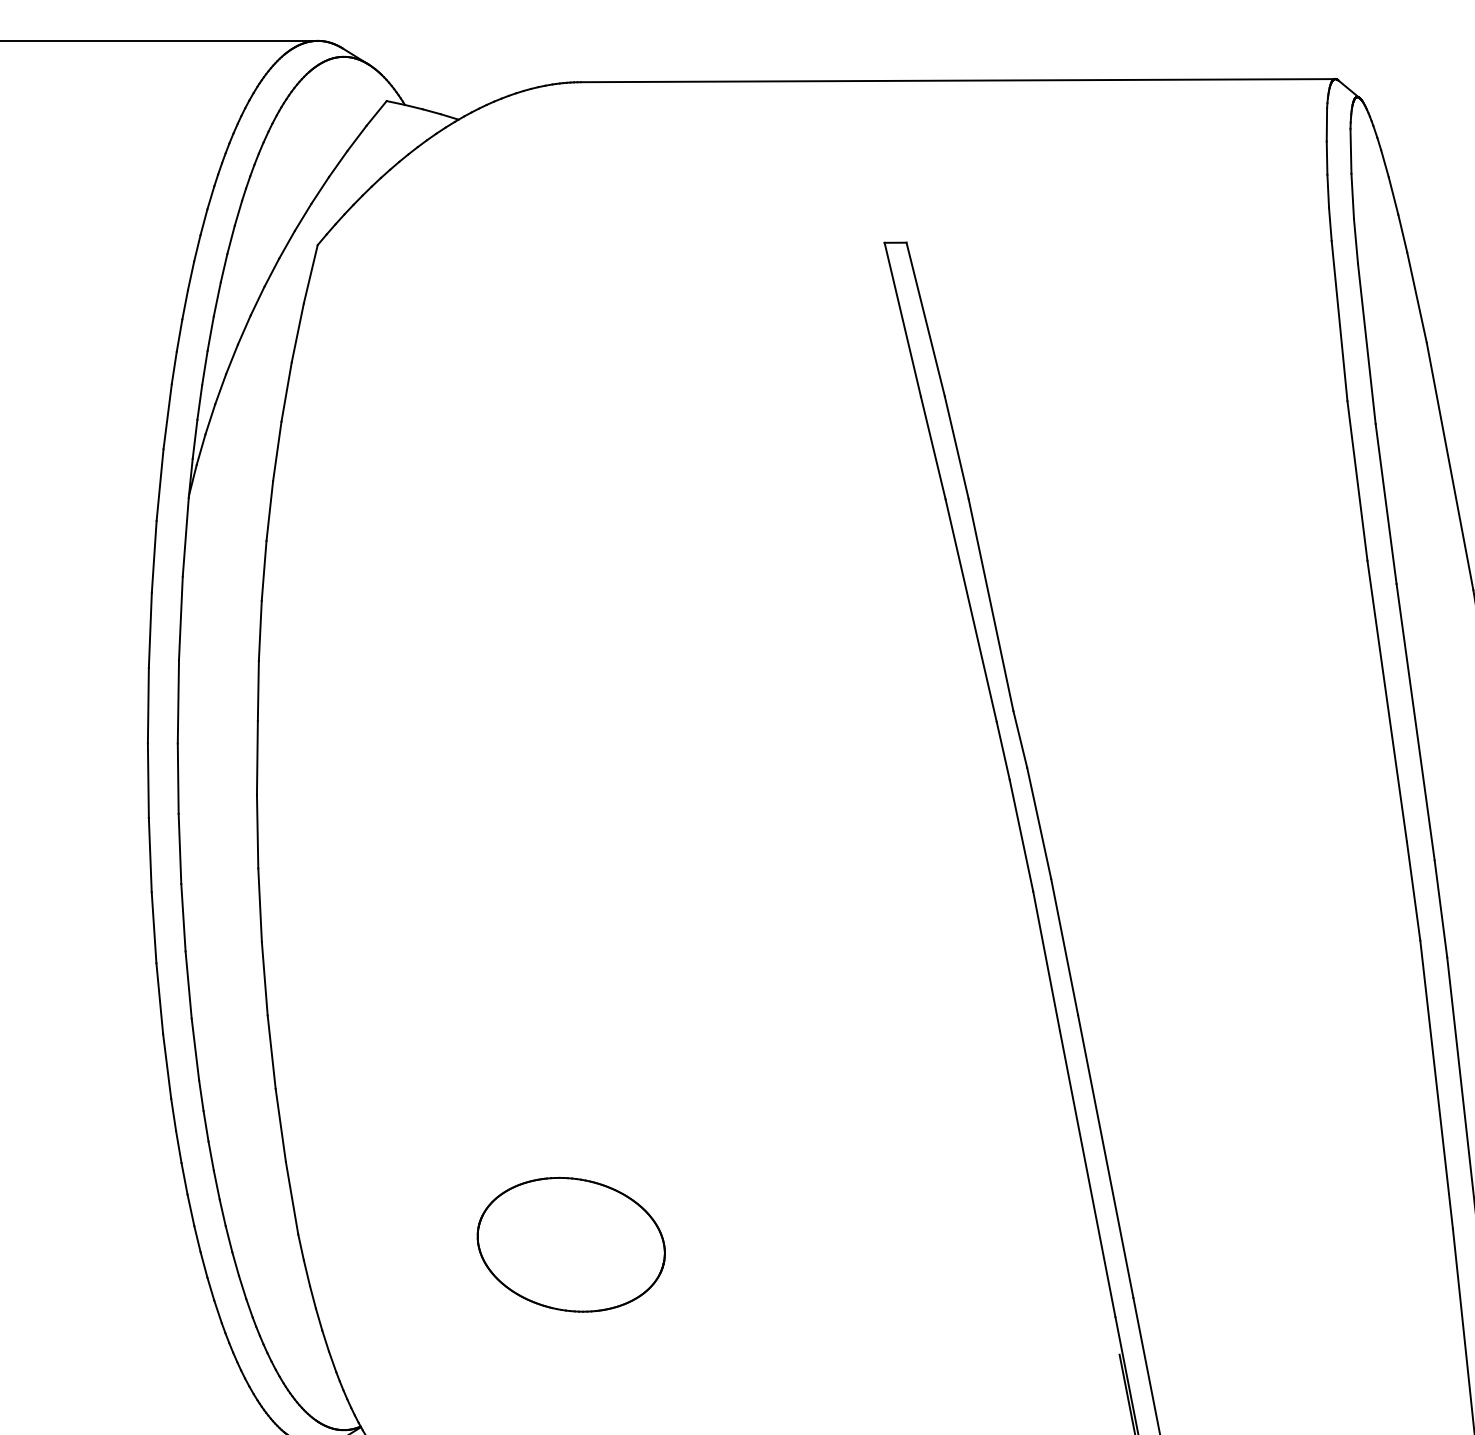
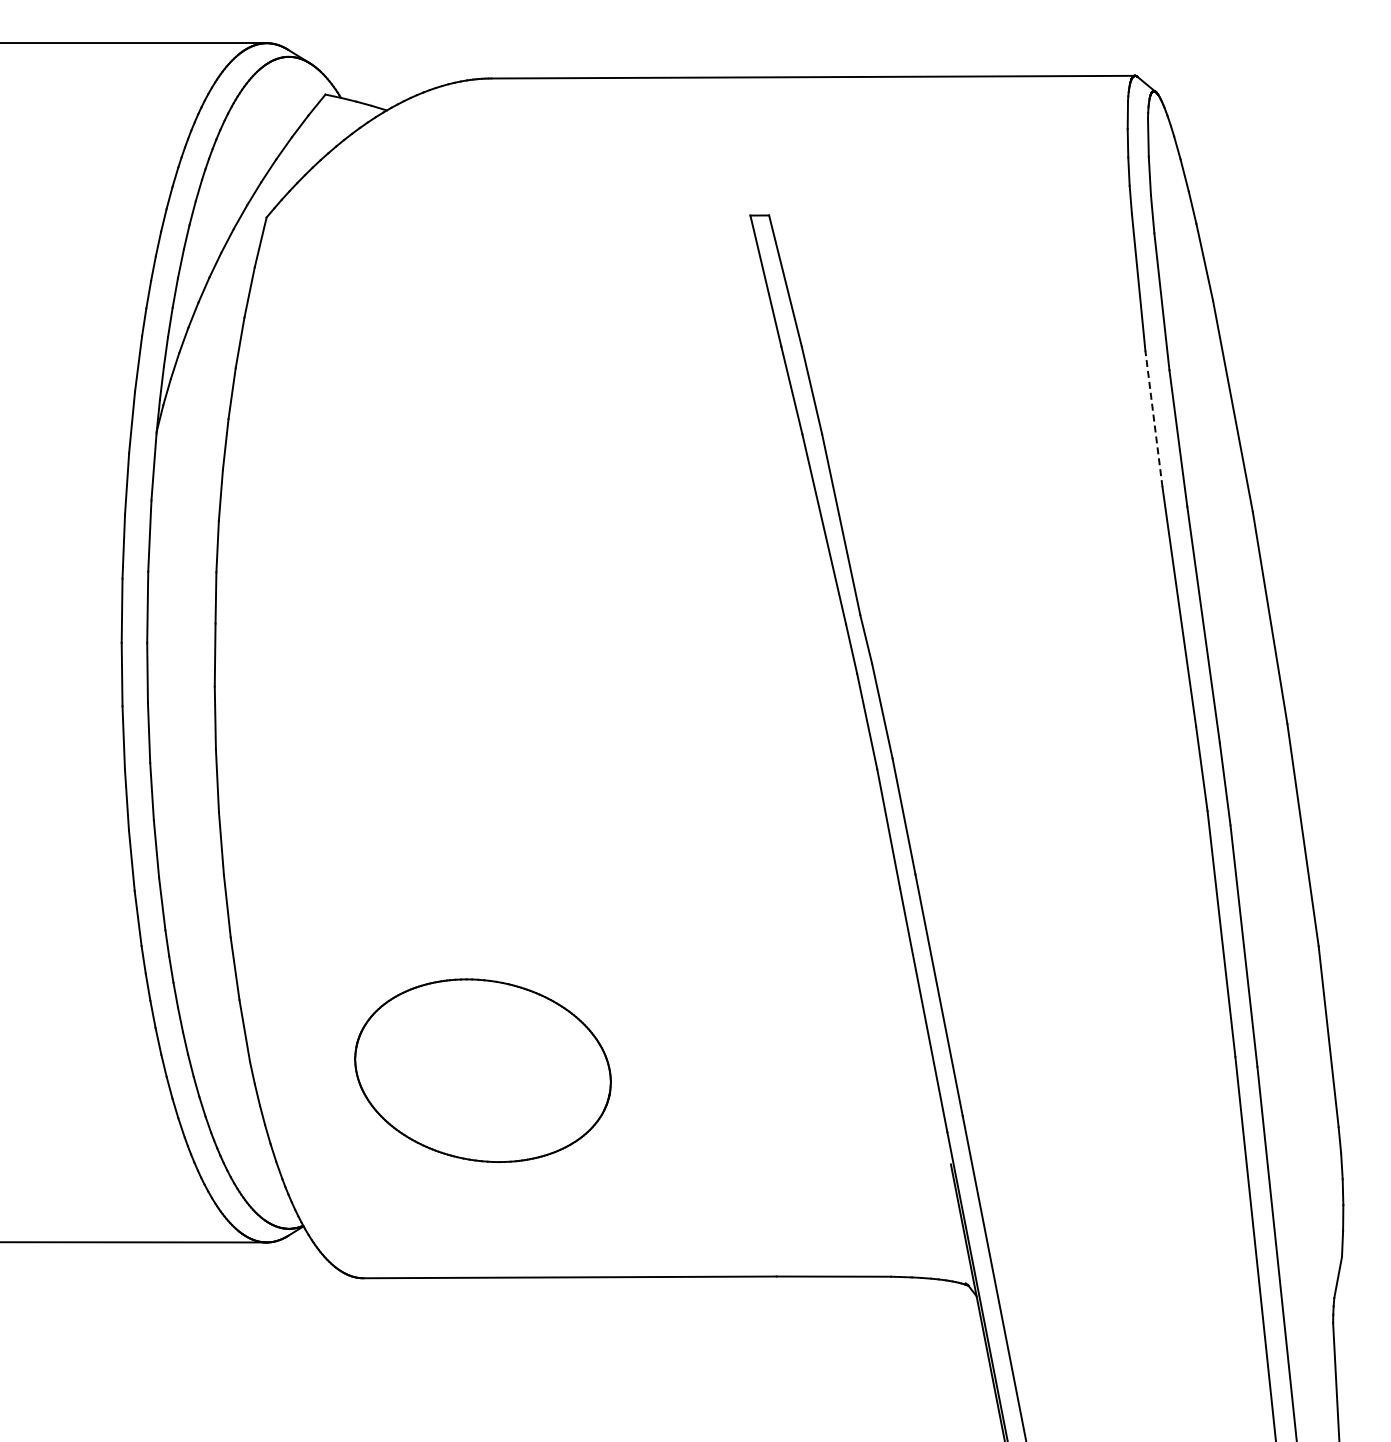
line: (1356, 480) -> (1153, 418), solid -> dashed
part: (570, 1244) -> (482, 1070), size x1.6

